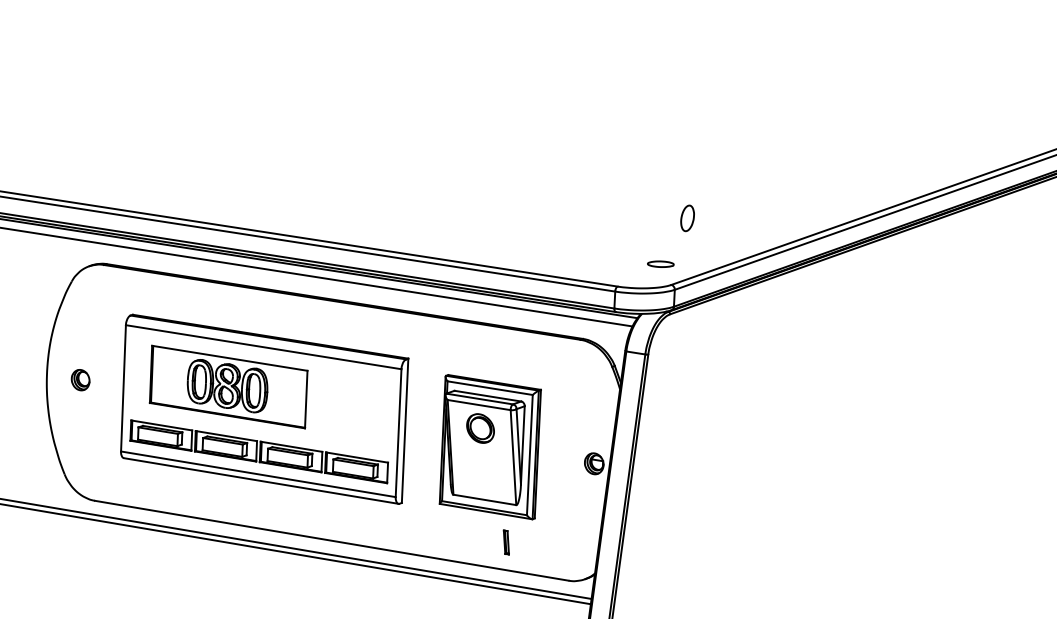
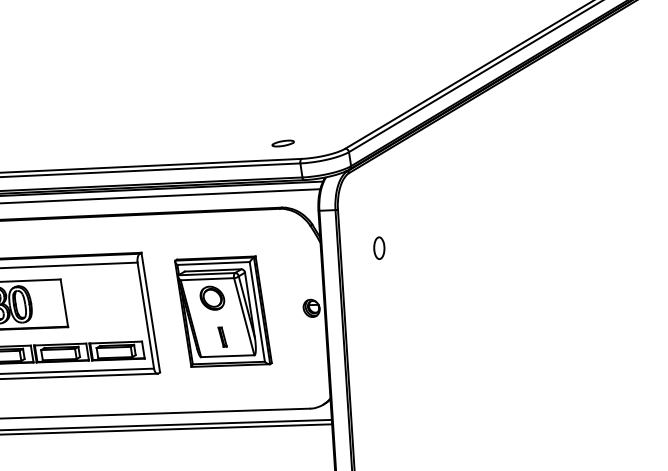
part: (687, 218) -> (379, 248), moved
part: (660, 263) -> (282, 142), moved
part: (505, 542) -> (221, 337), moved

